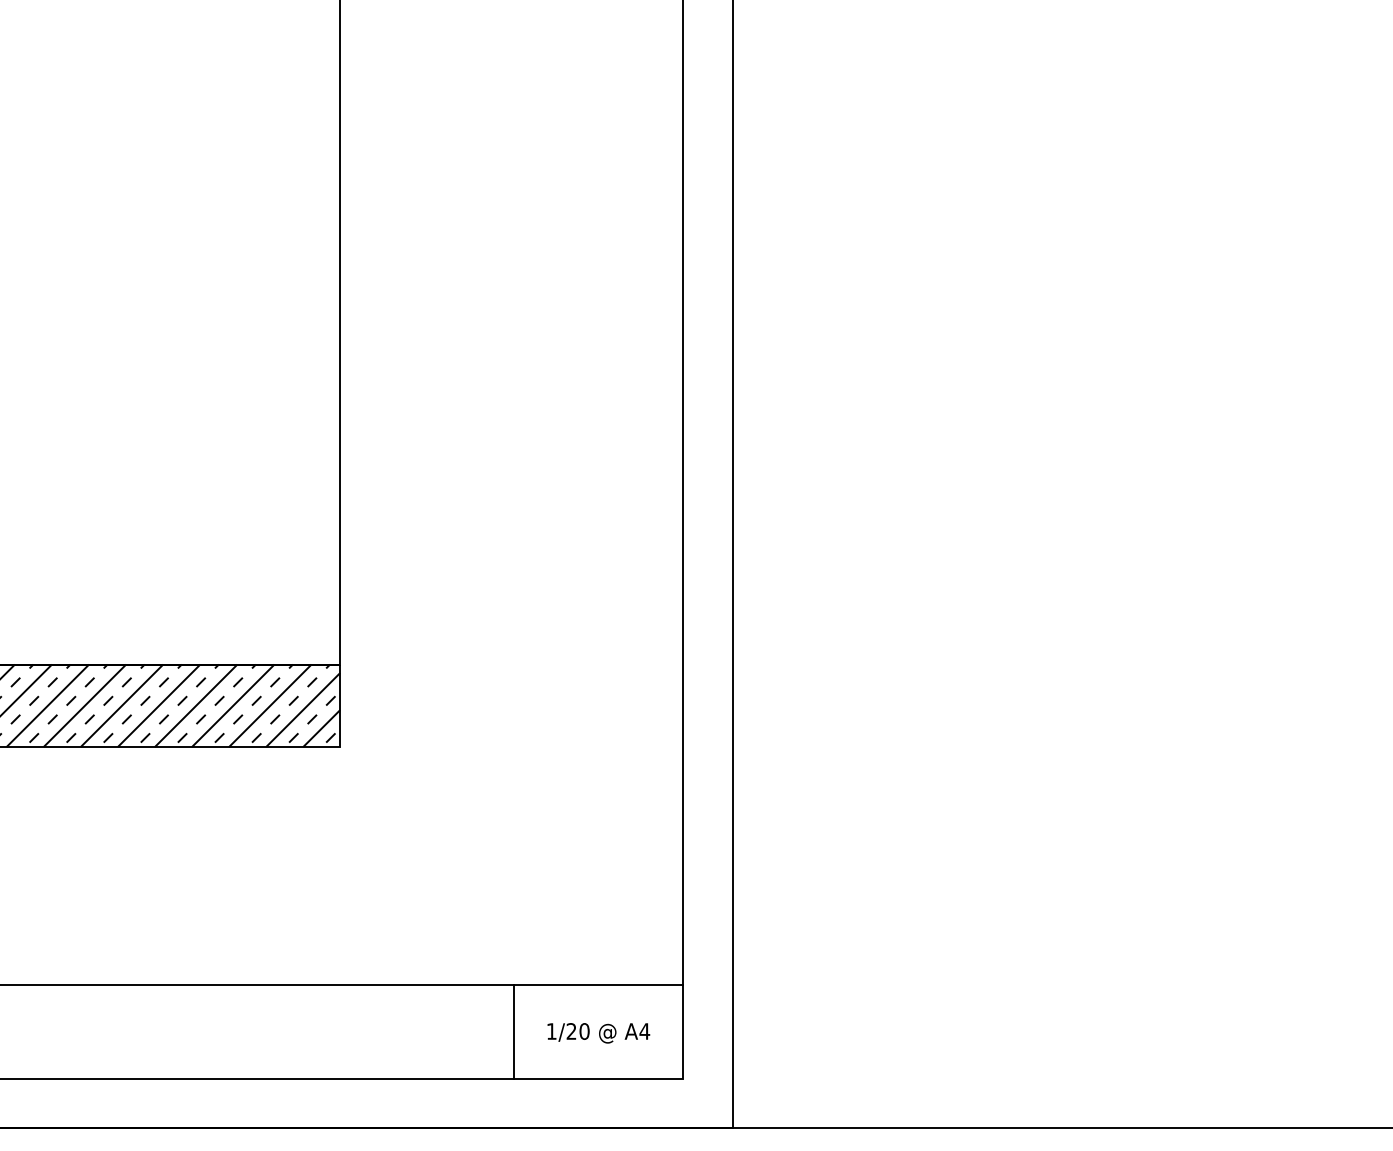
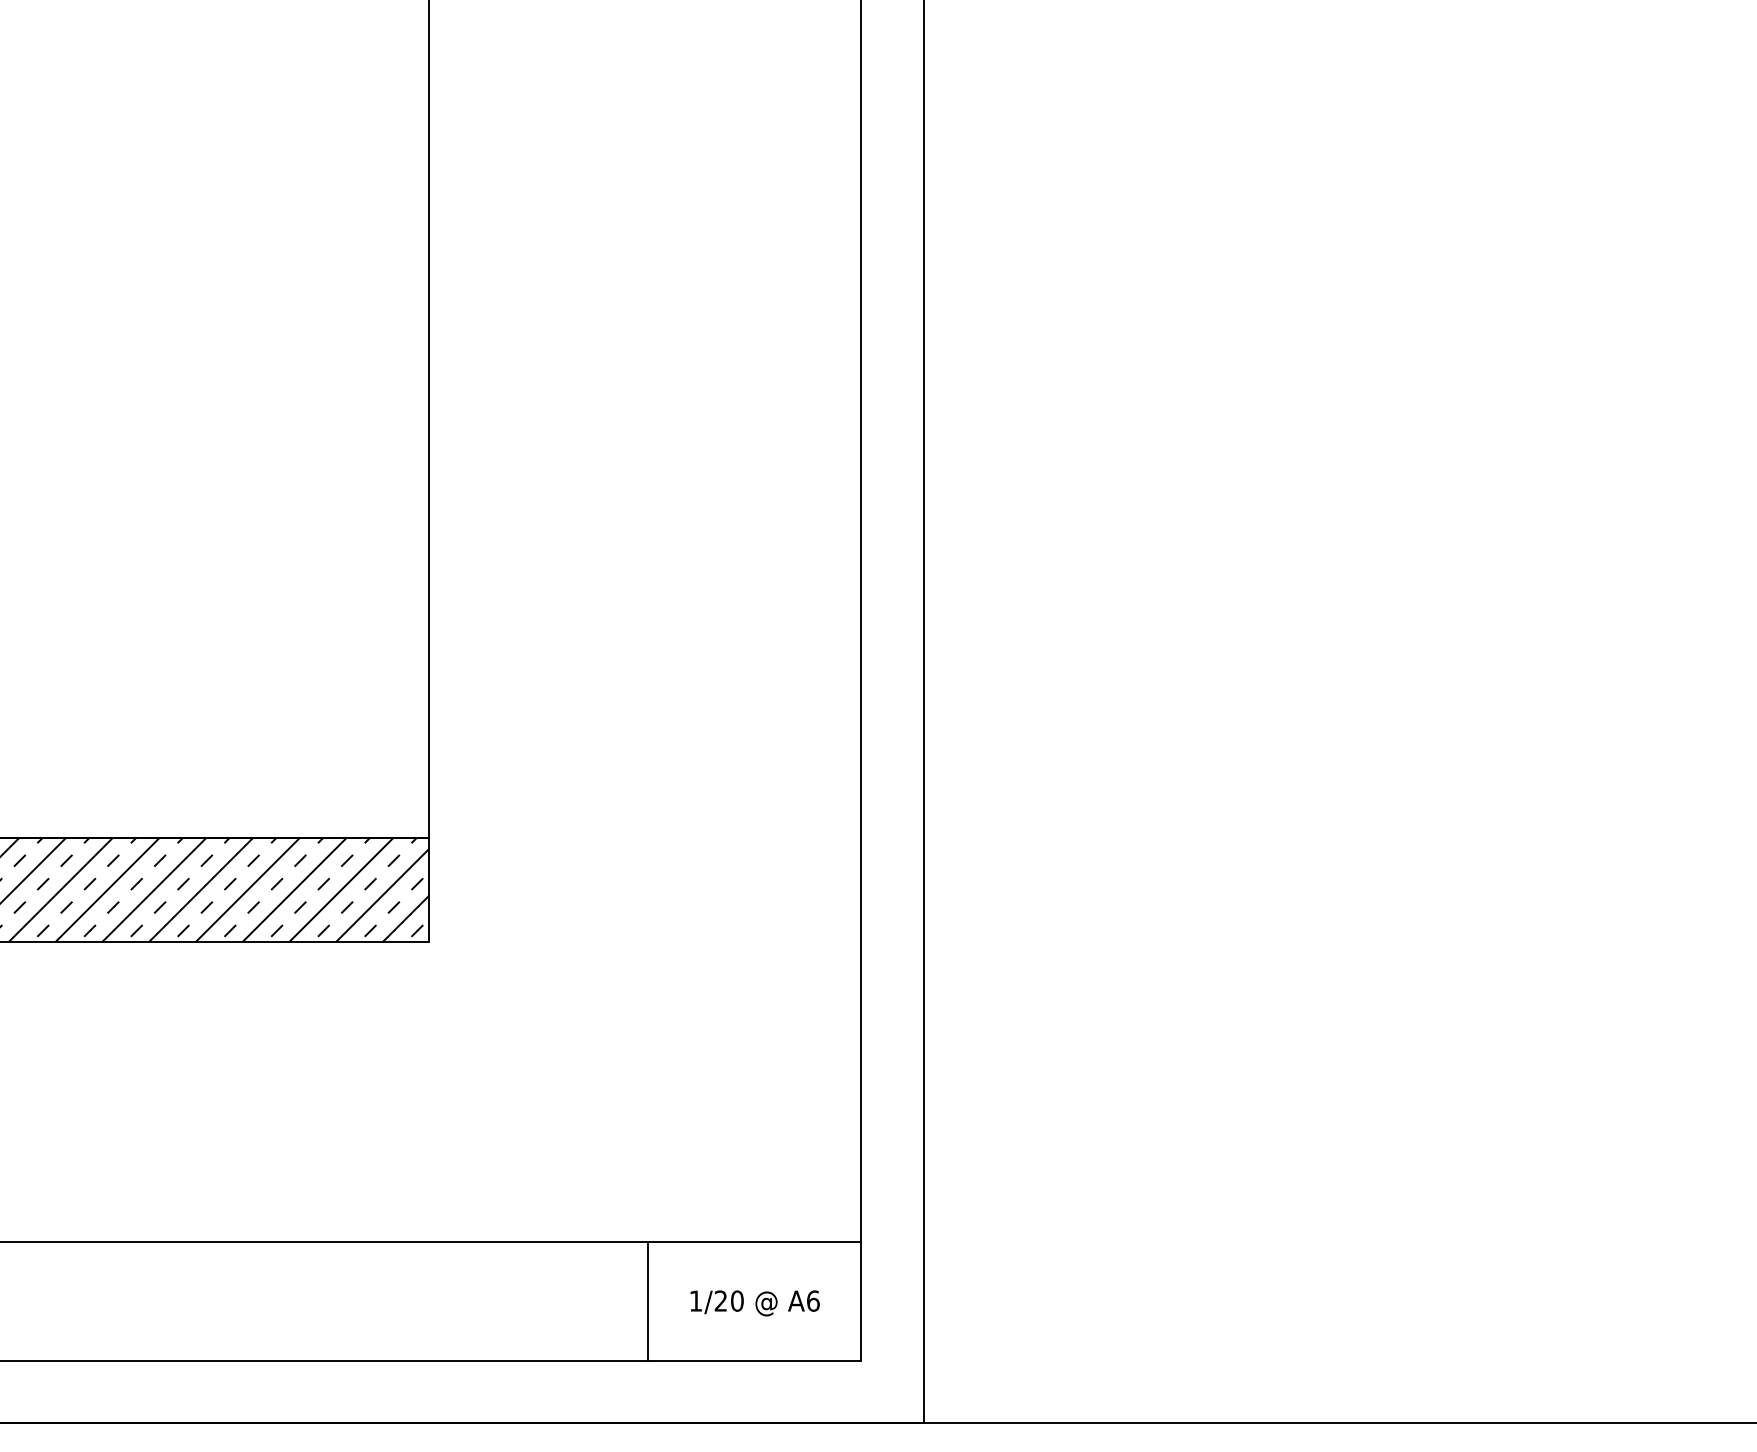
text: (644, 1031) -> (812, 1301), A4 -> A6

